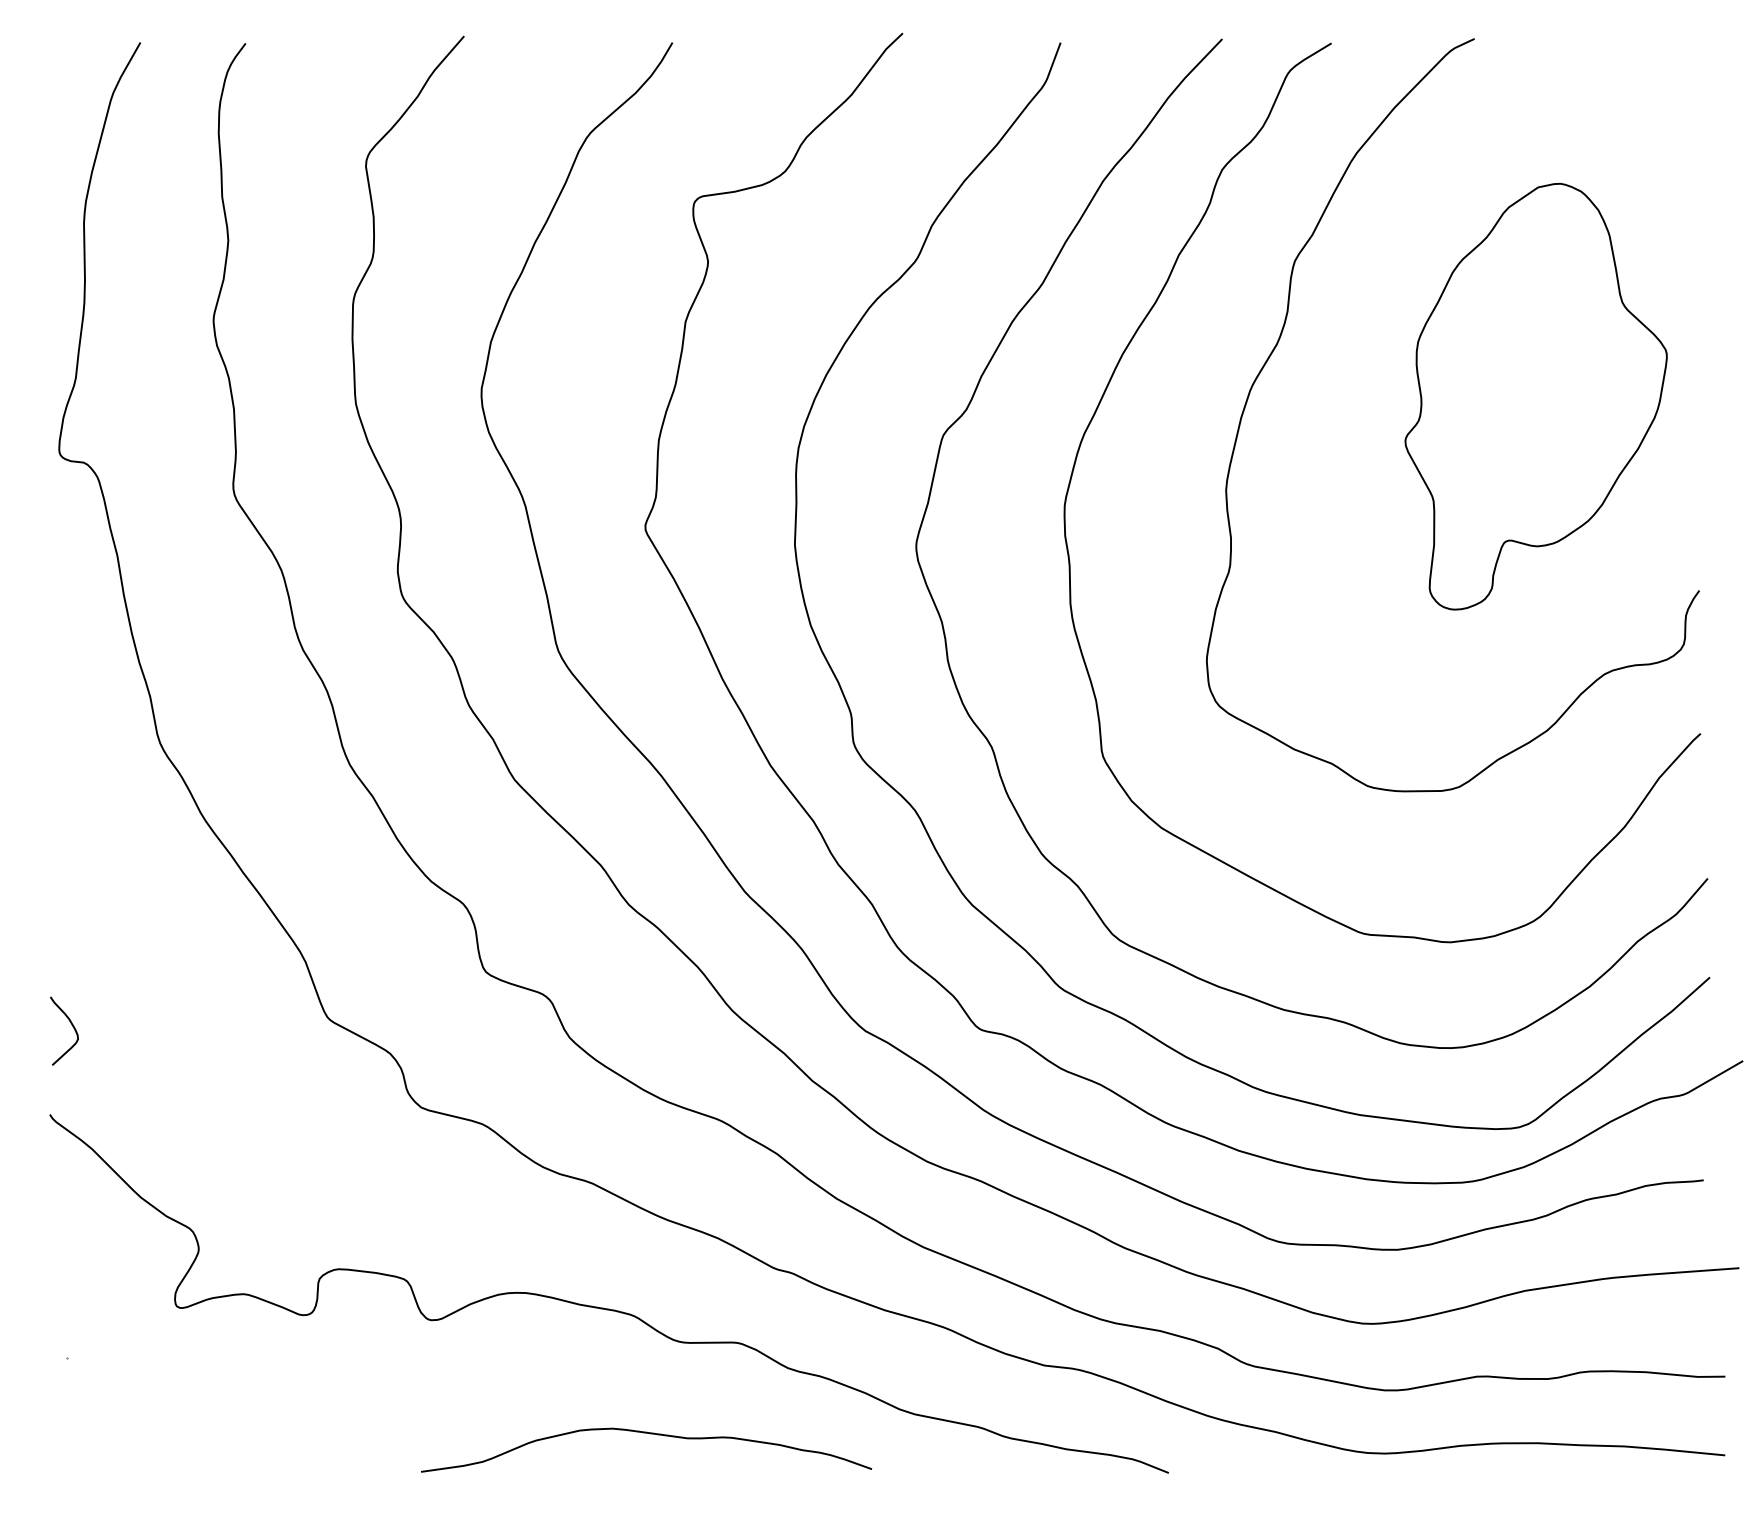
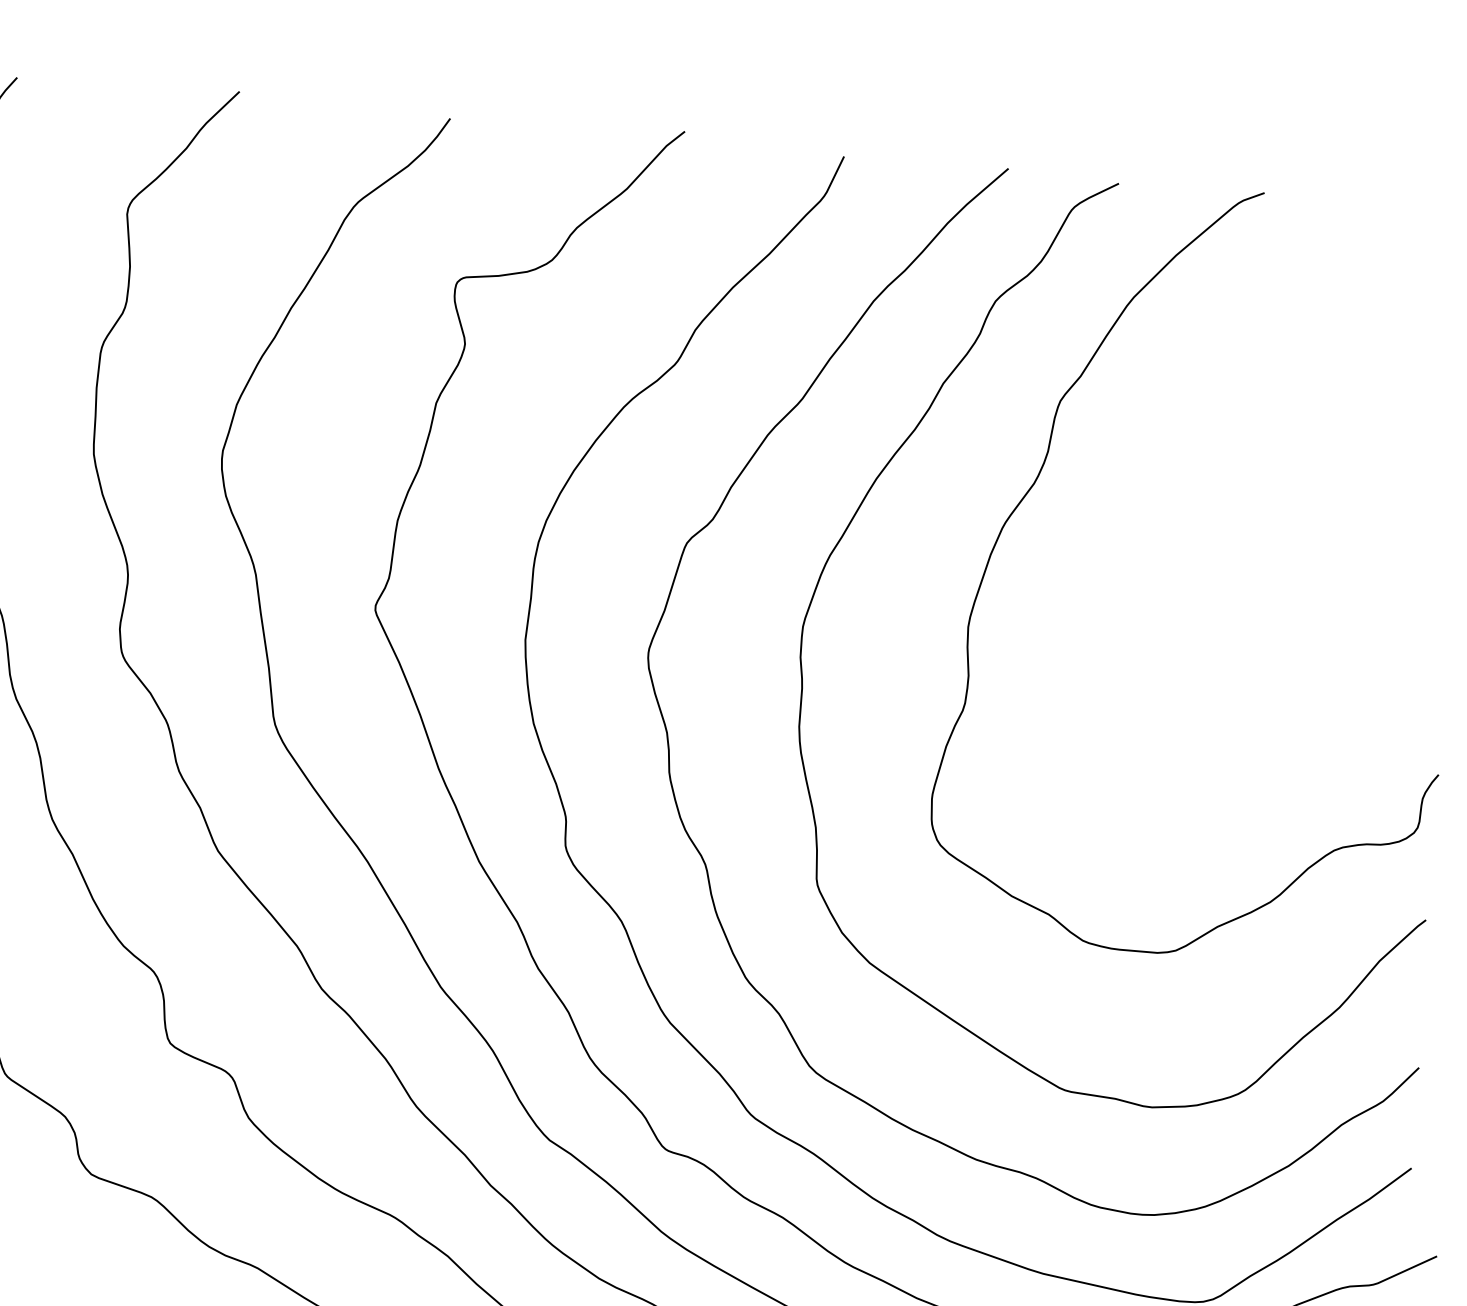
part: (1535, 396) -> (1291, 561), removed

